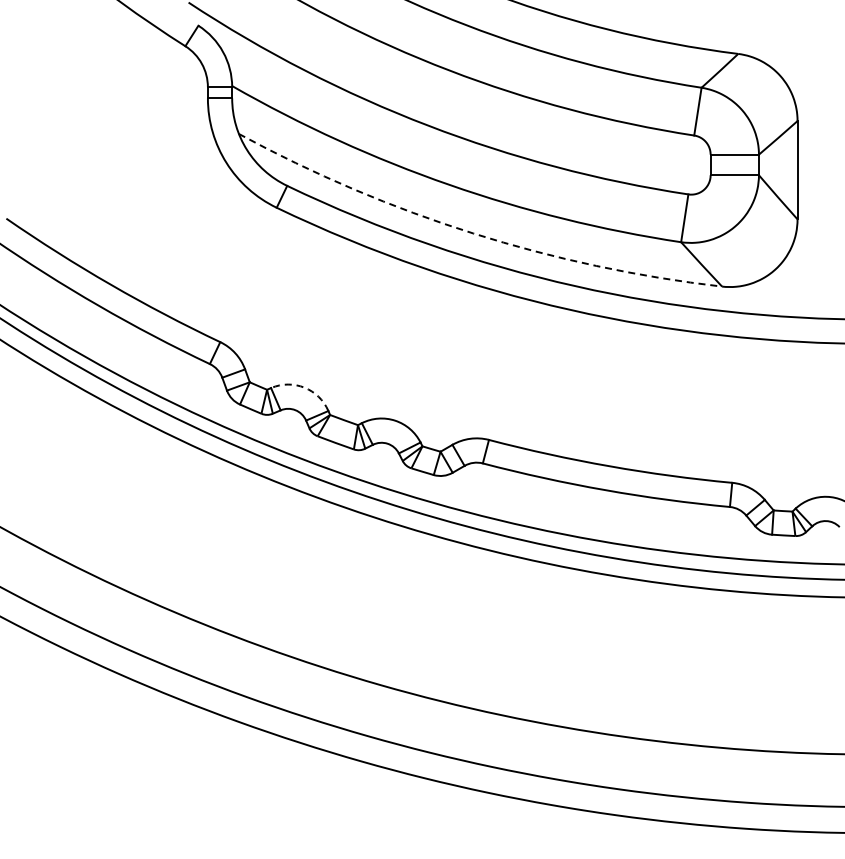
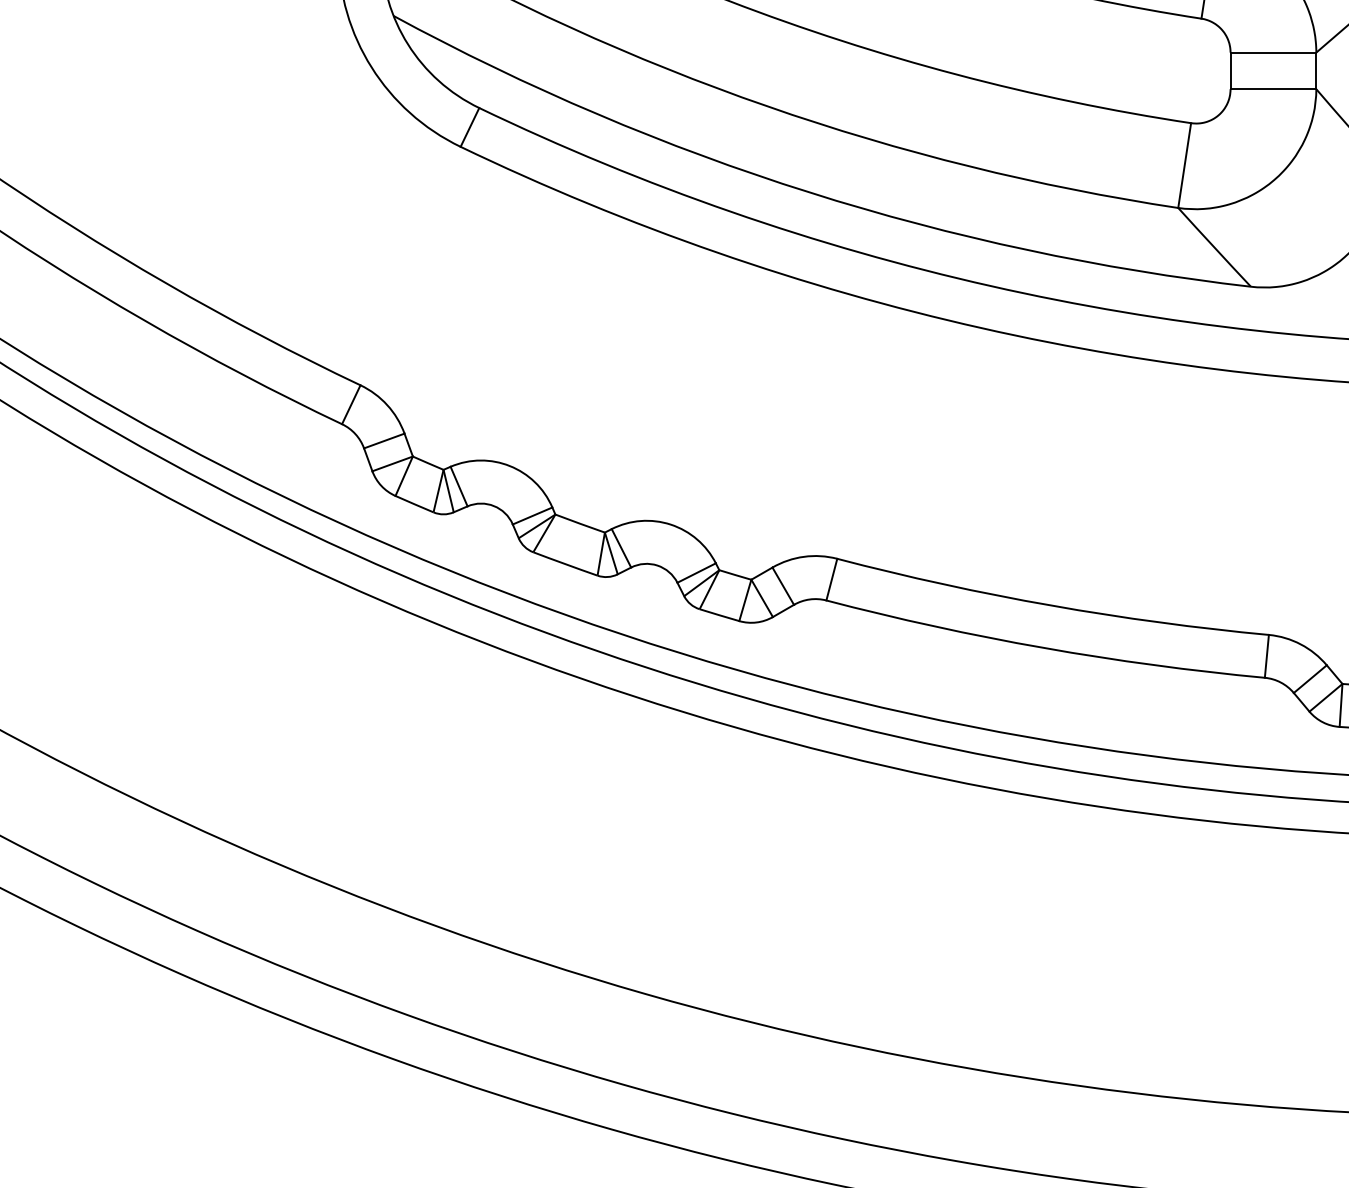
arc: (473, 233) -> (809, 192), dashed -> solid
arc: (304, 387) -> (509, 465), dashed -> solid

